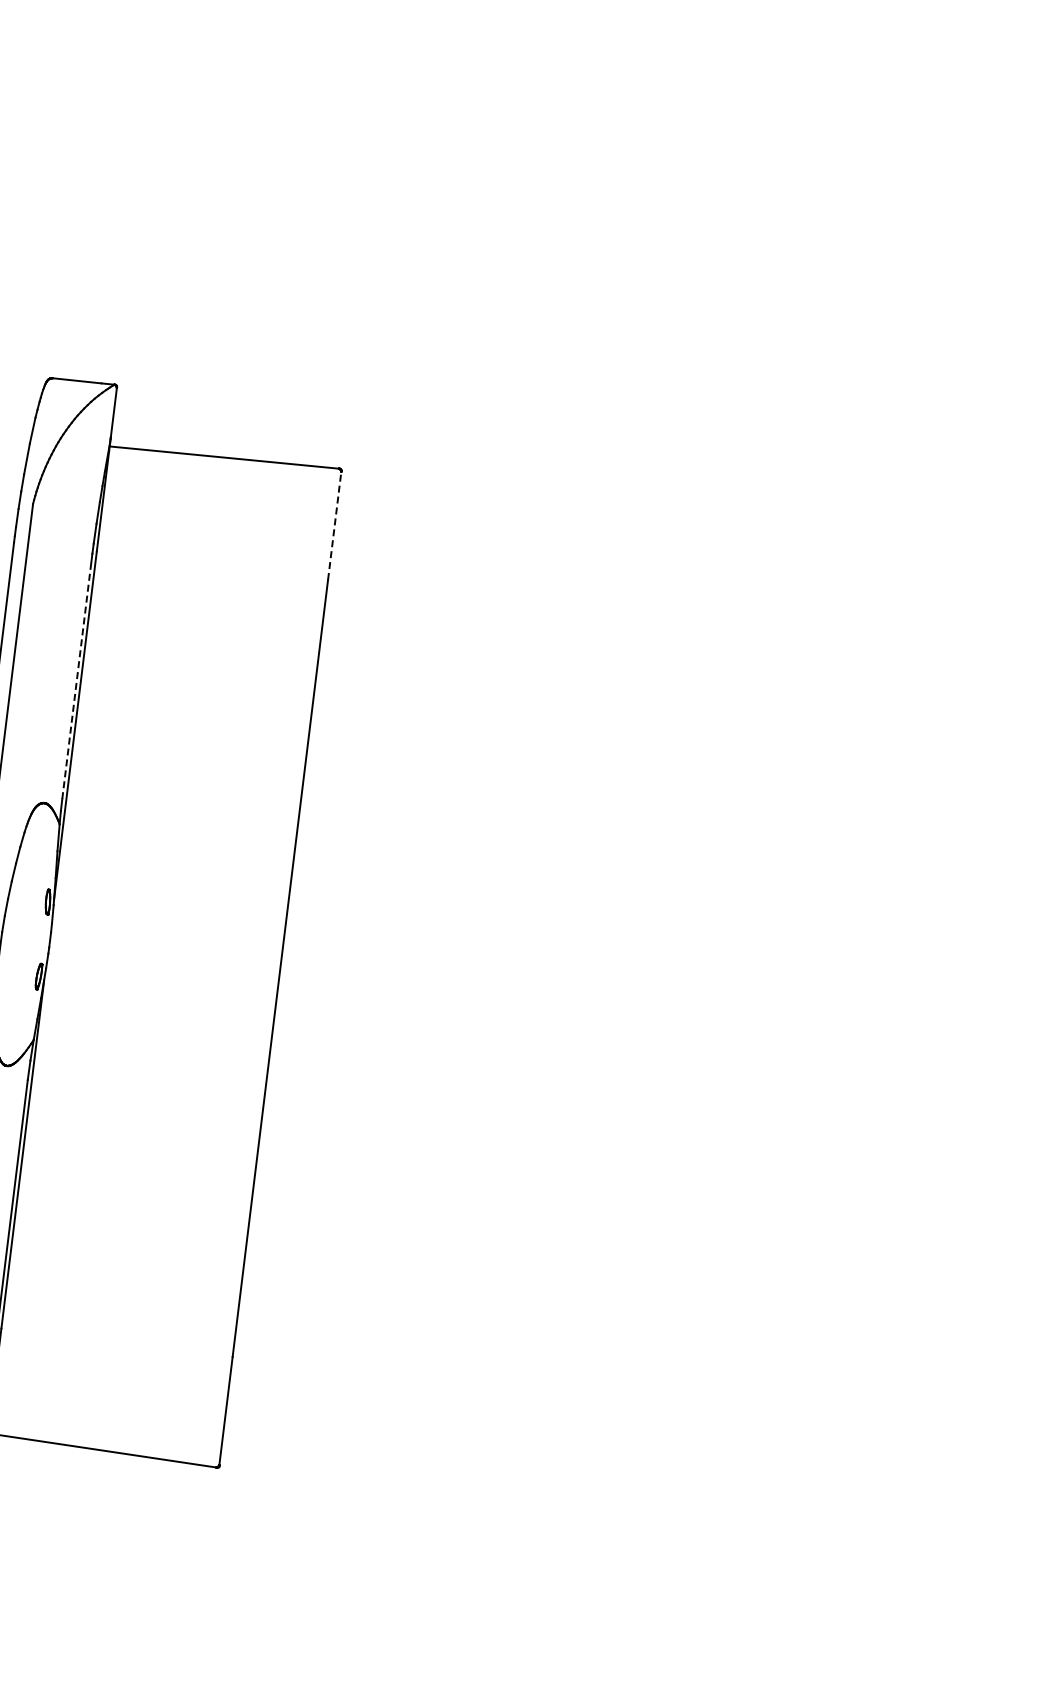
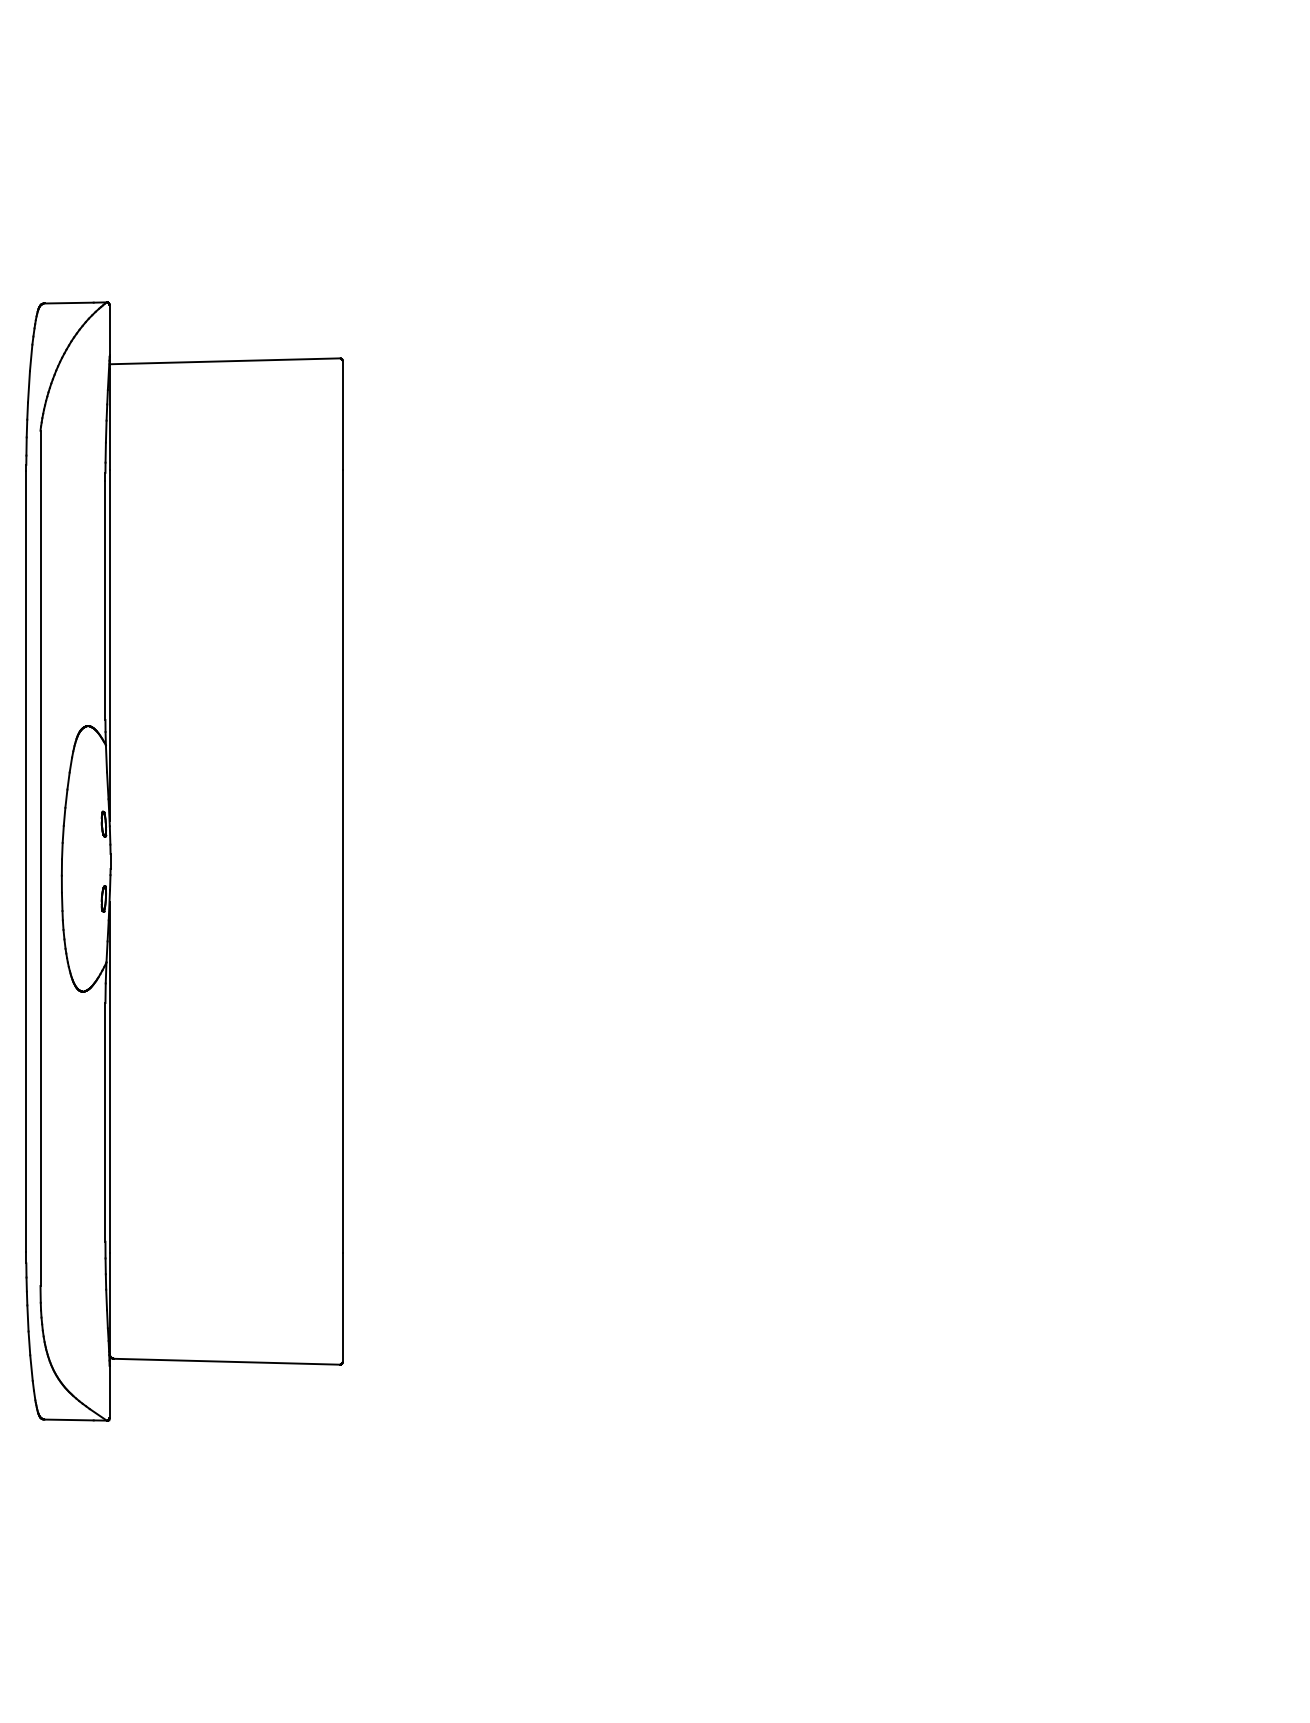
line: (334, 525) -> (342, 415), dashed -> solid
line: (76, 680) -> (105, 600), dashed -> solid

